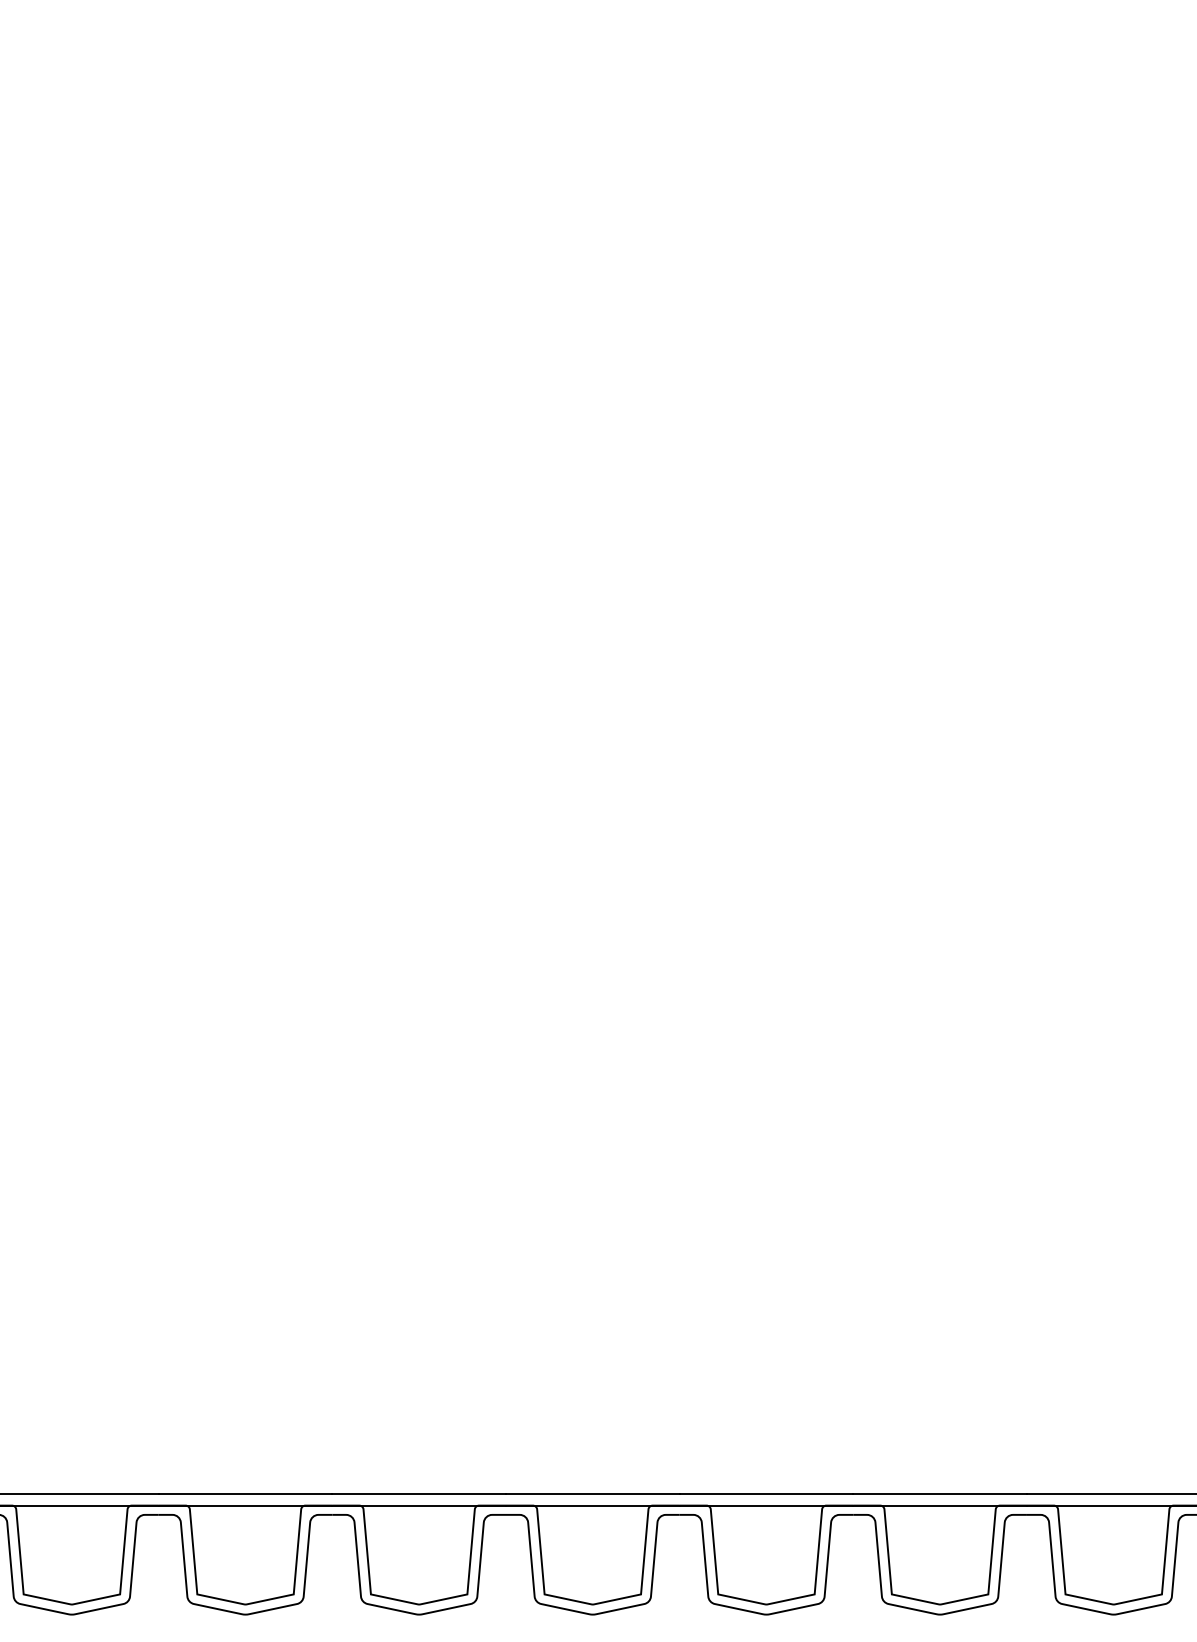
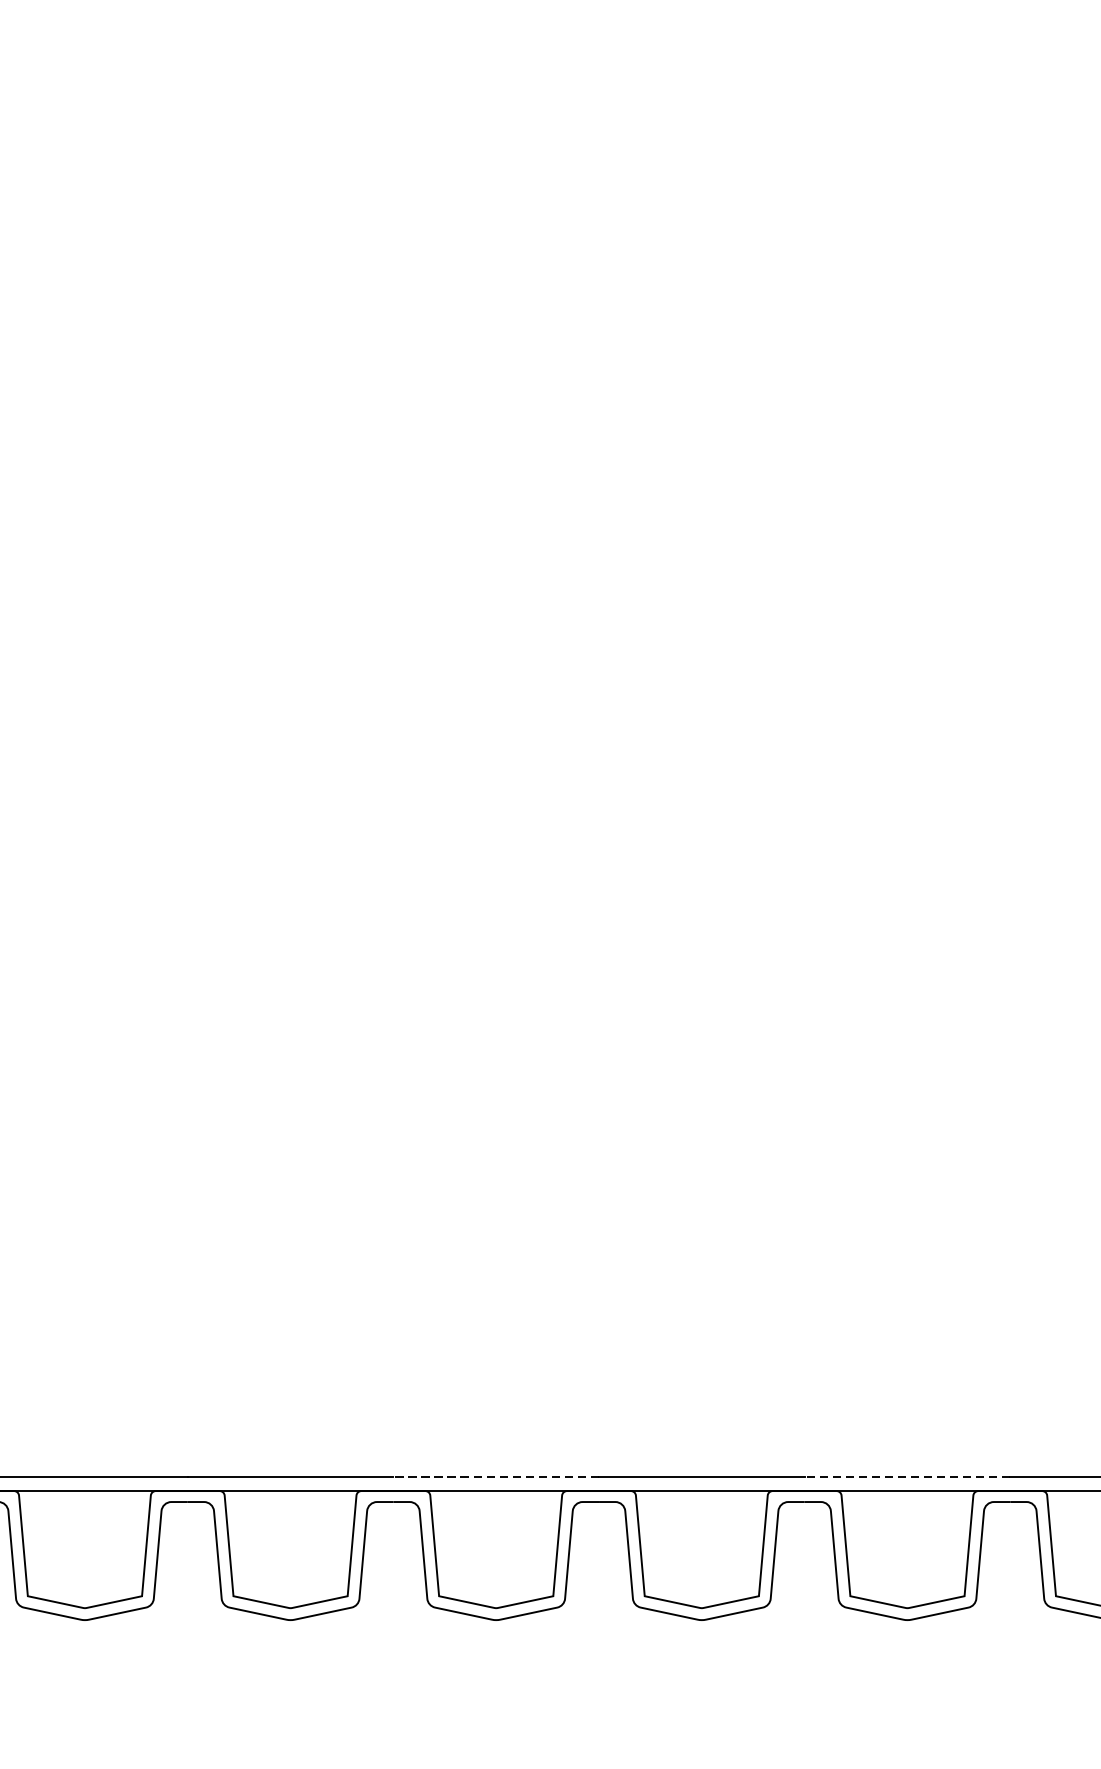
line: (419, 1493) -> (496, 1476), solid -> dashed
line: (766, 1493) -> (907, 1476), solid -> dashed

